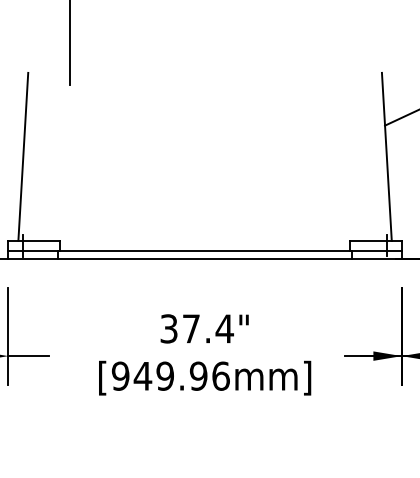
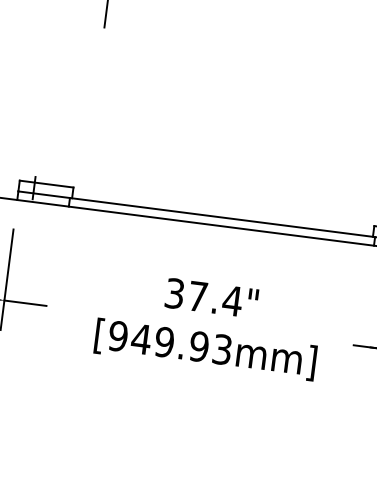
line: (23, 156) -> (46, 95), removed
text: (220, 375) -> (221, 348), [949.96mm] -> [949.93mm]

